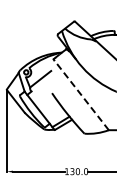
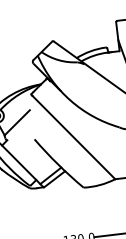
line: (81, 95) -> (73, 137), dashed -> solid

